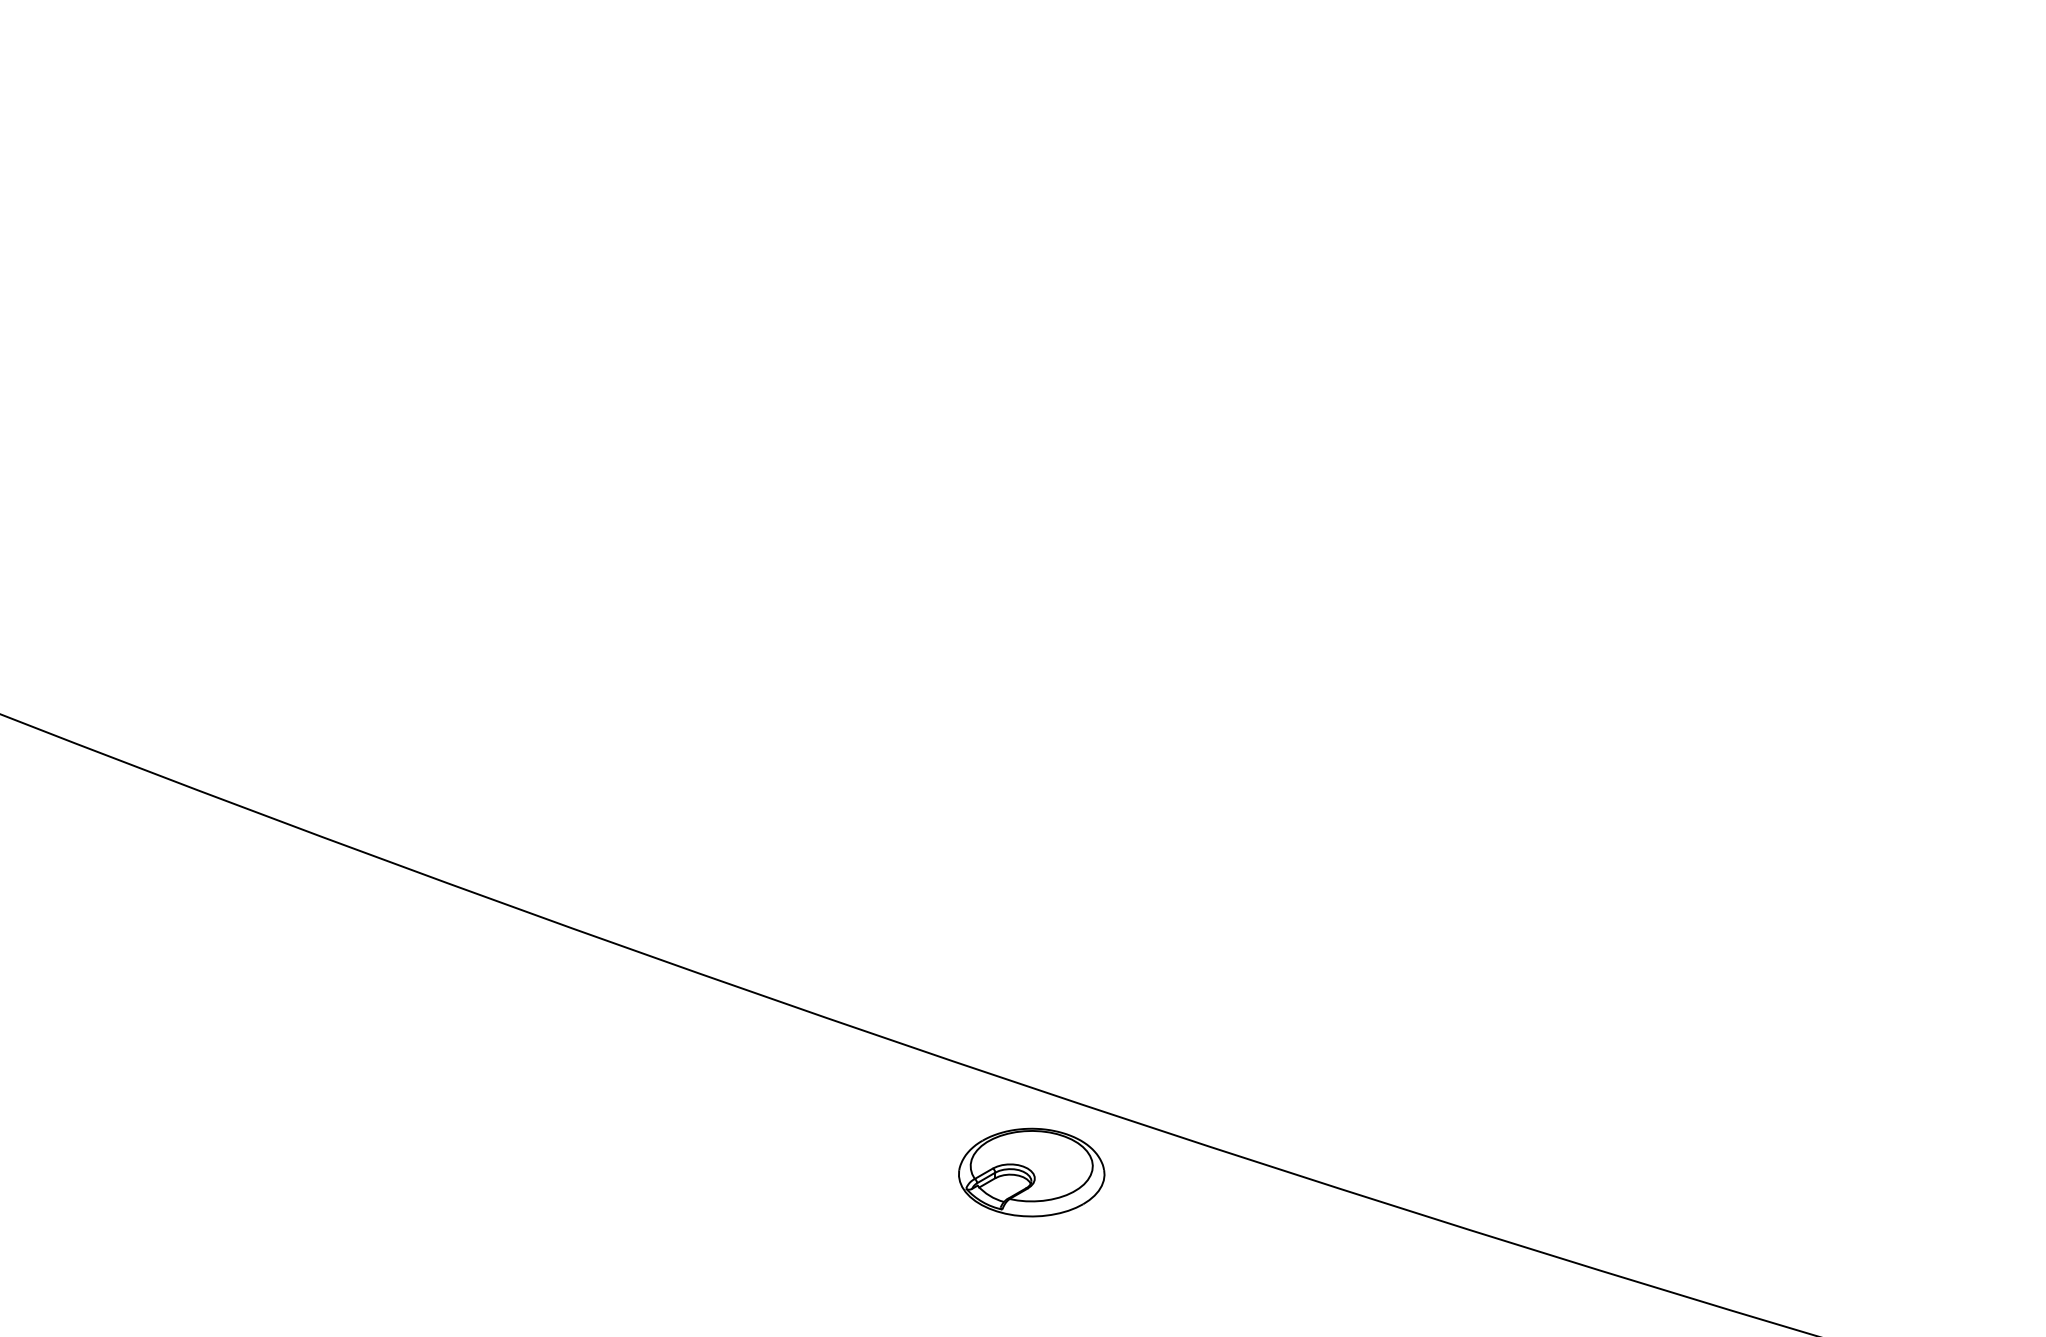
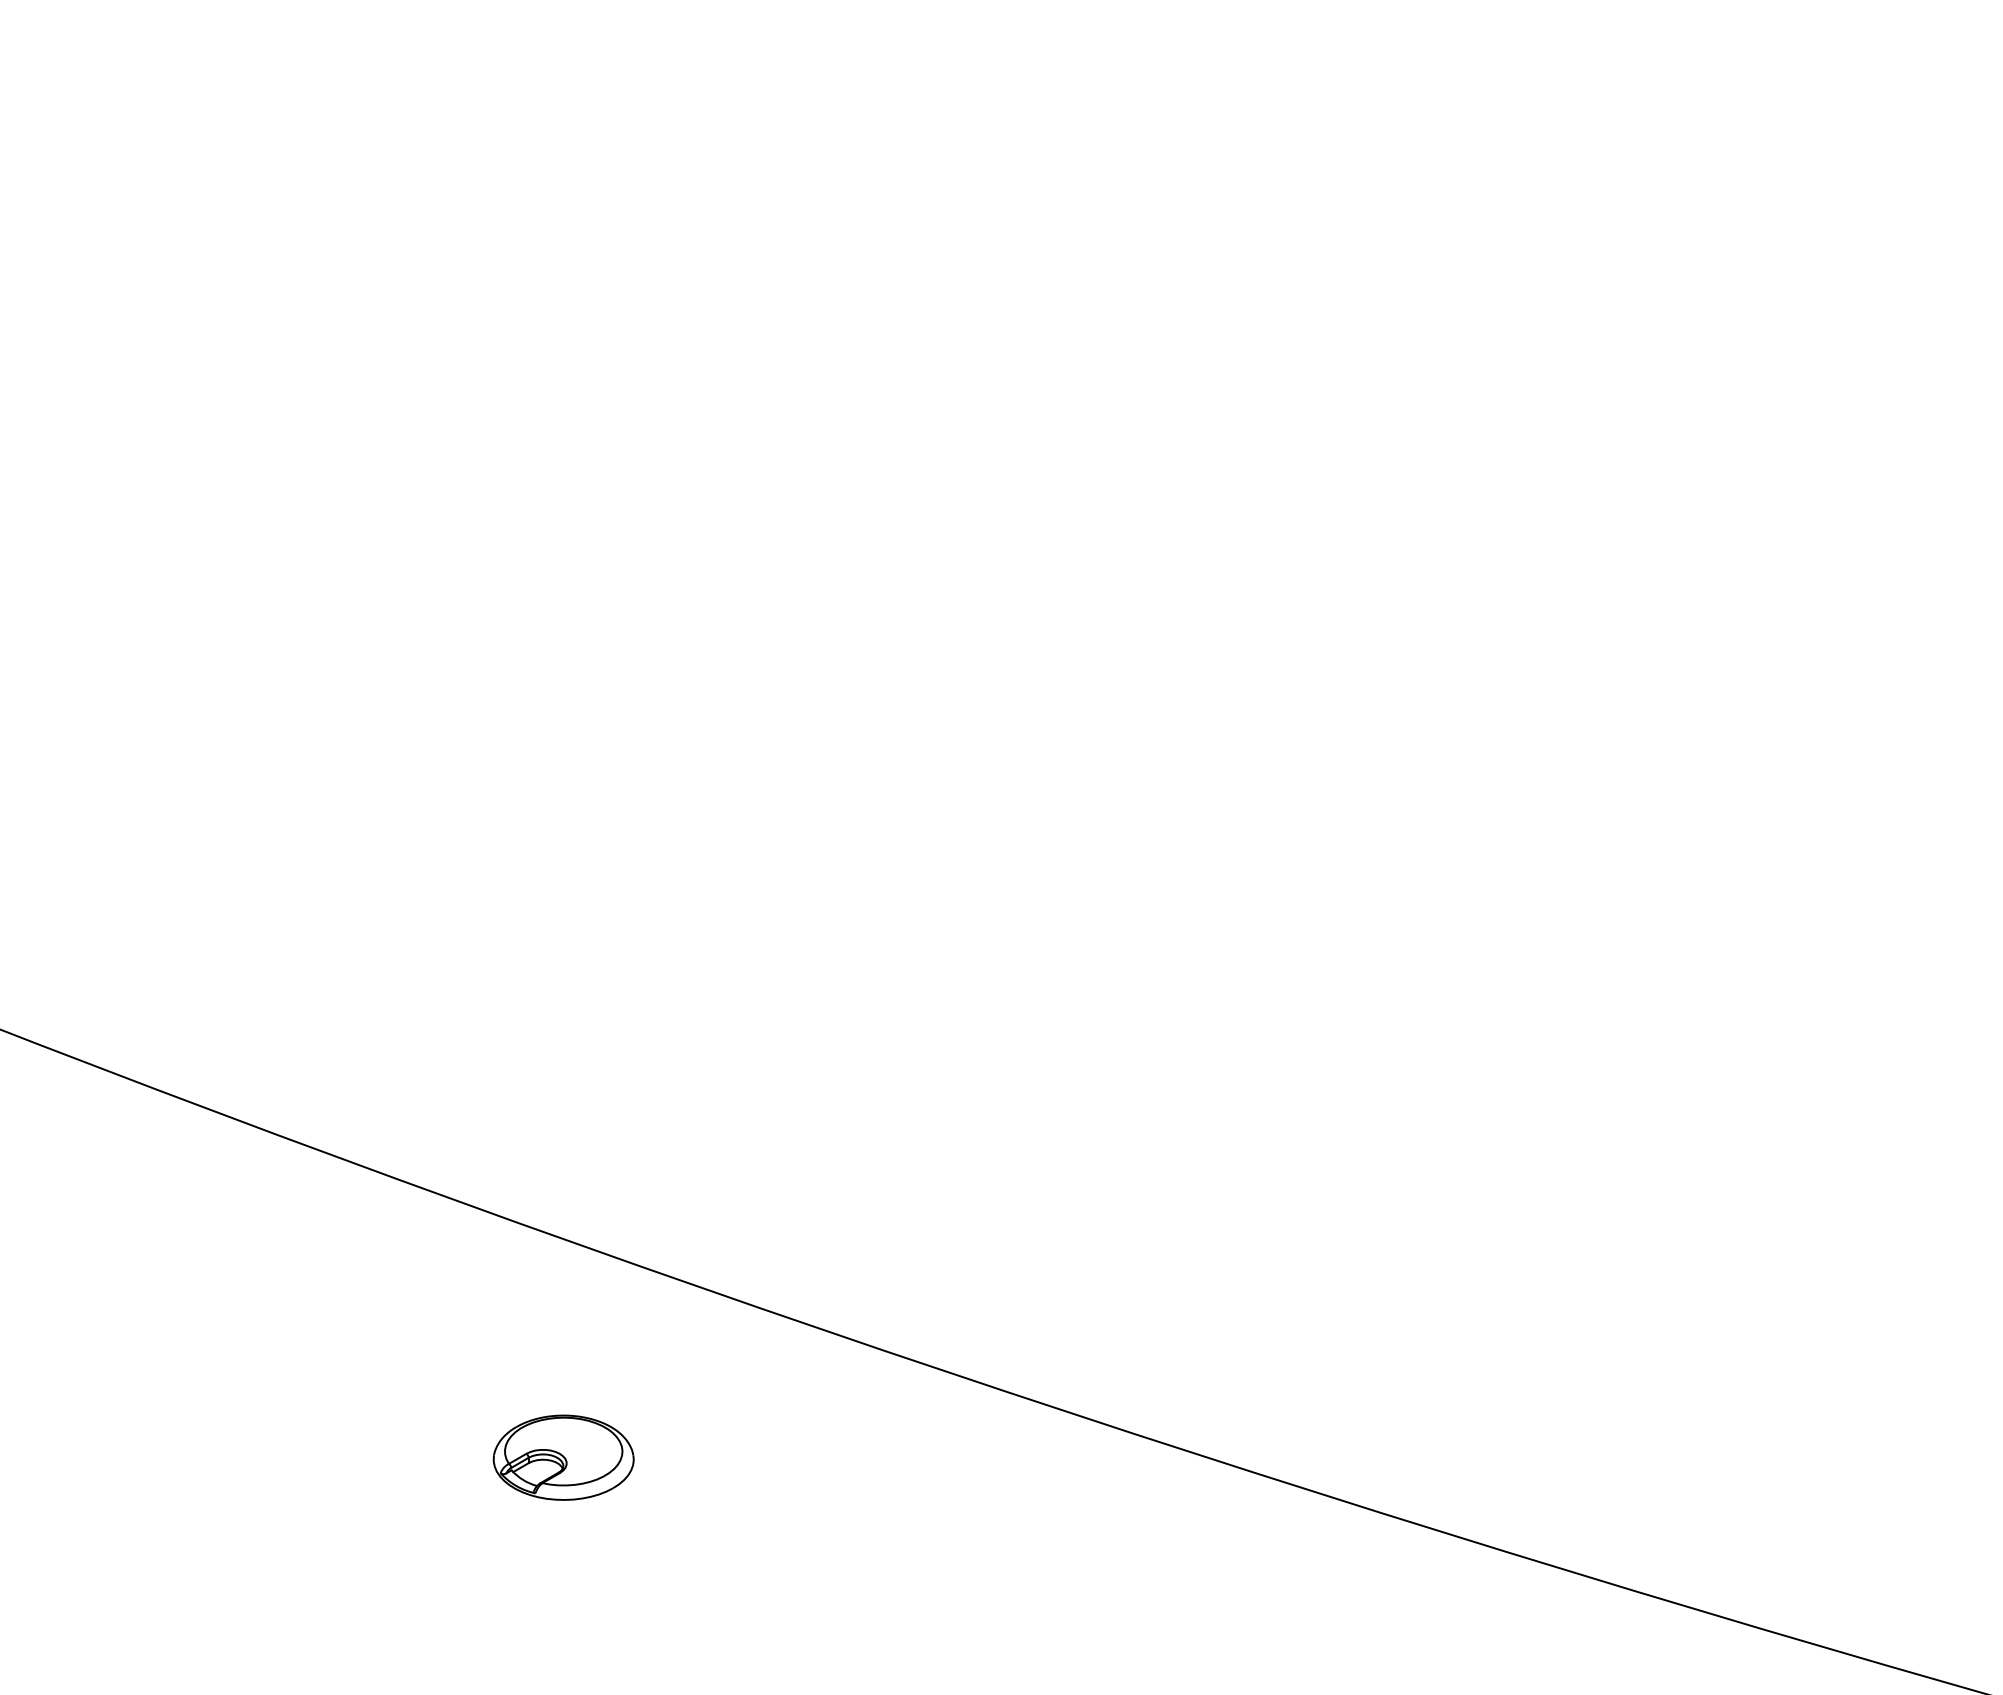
part: (1031, 1172) -> (563, 1457), moved

